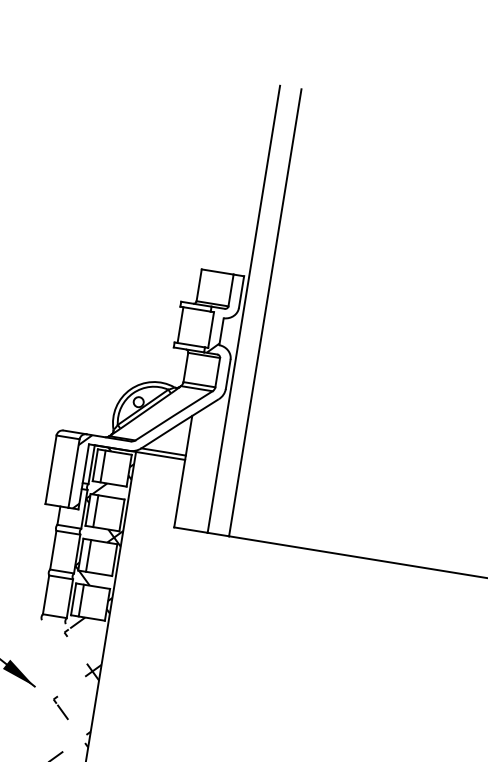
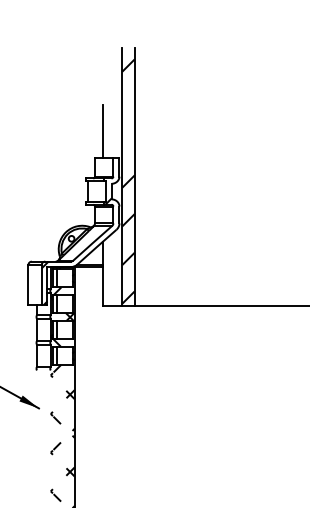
line: (223, 225) -> (103, 131), added
hatch: (253, 318) -> (128, 181), added

